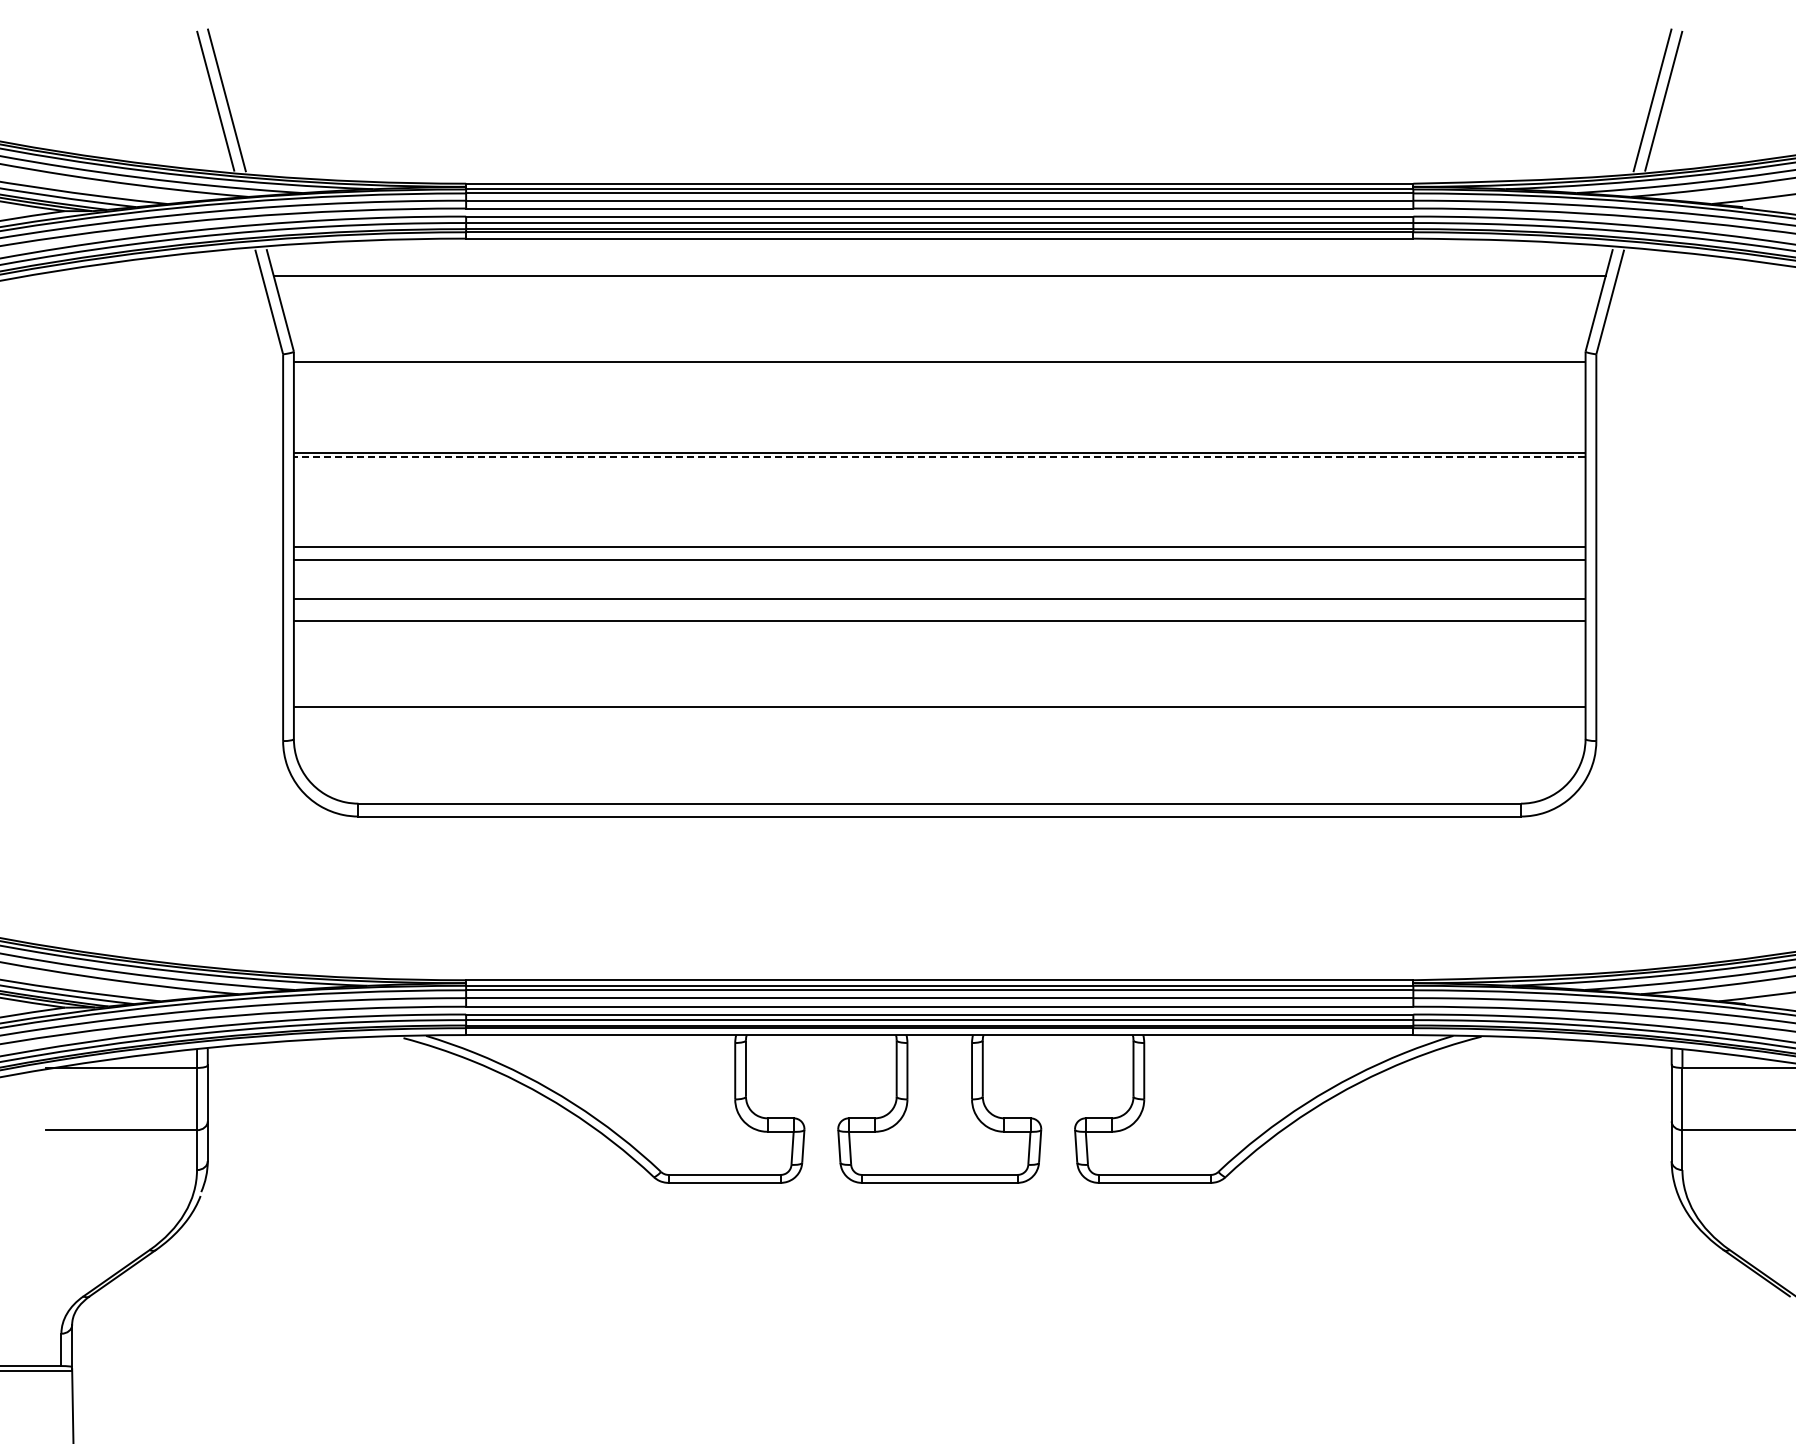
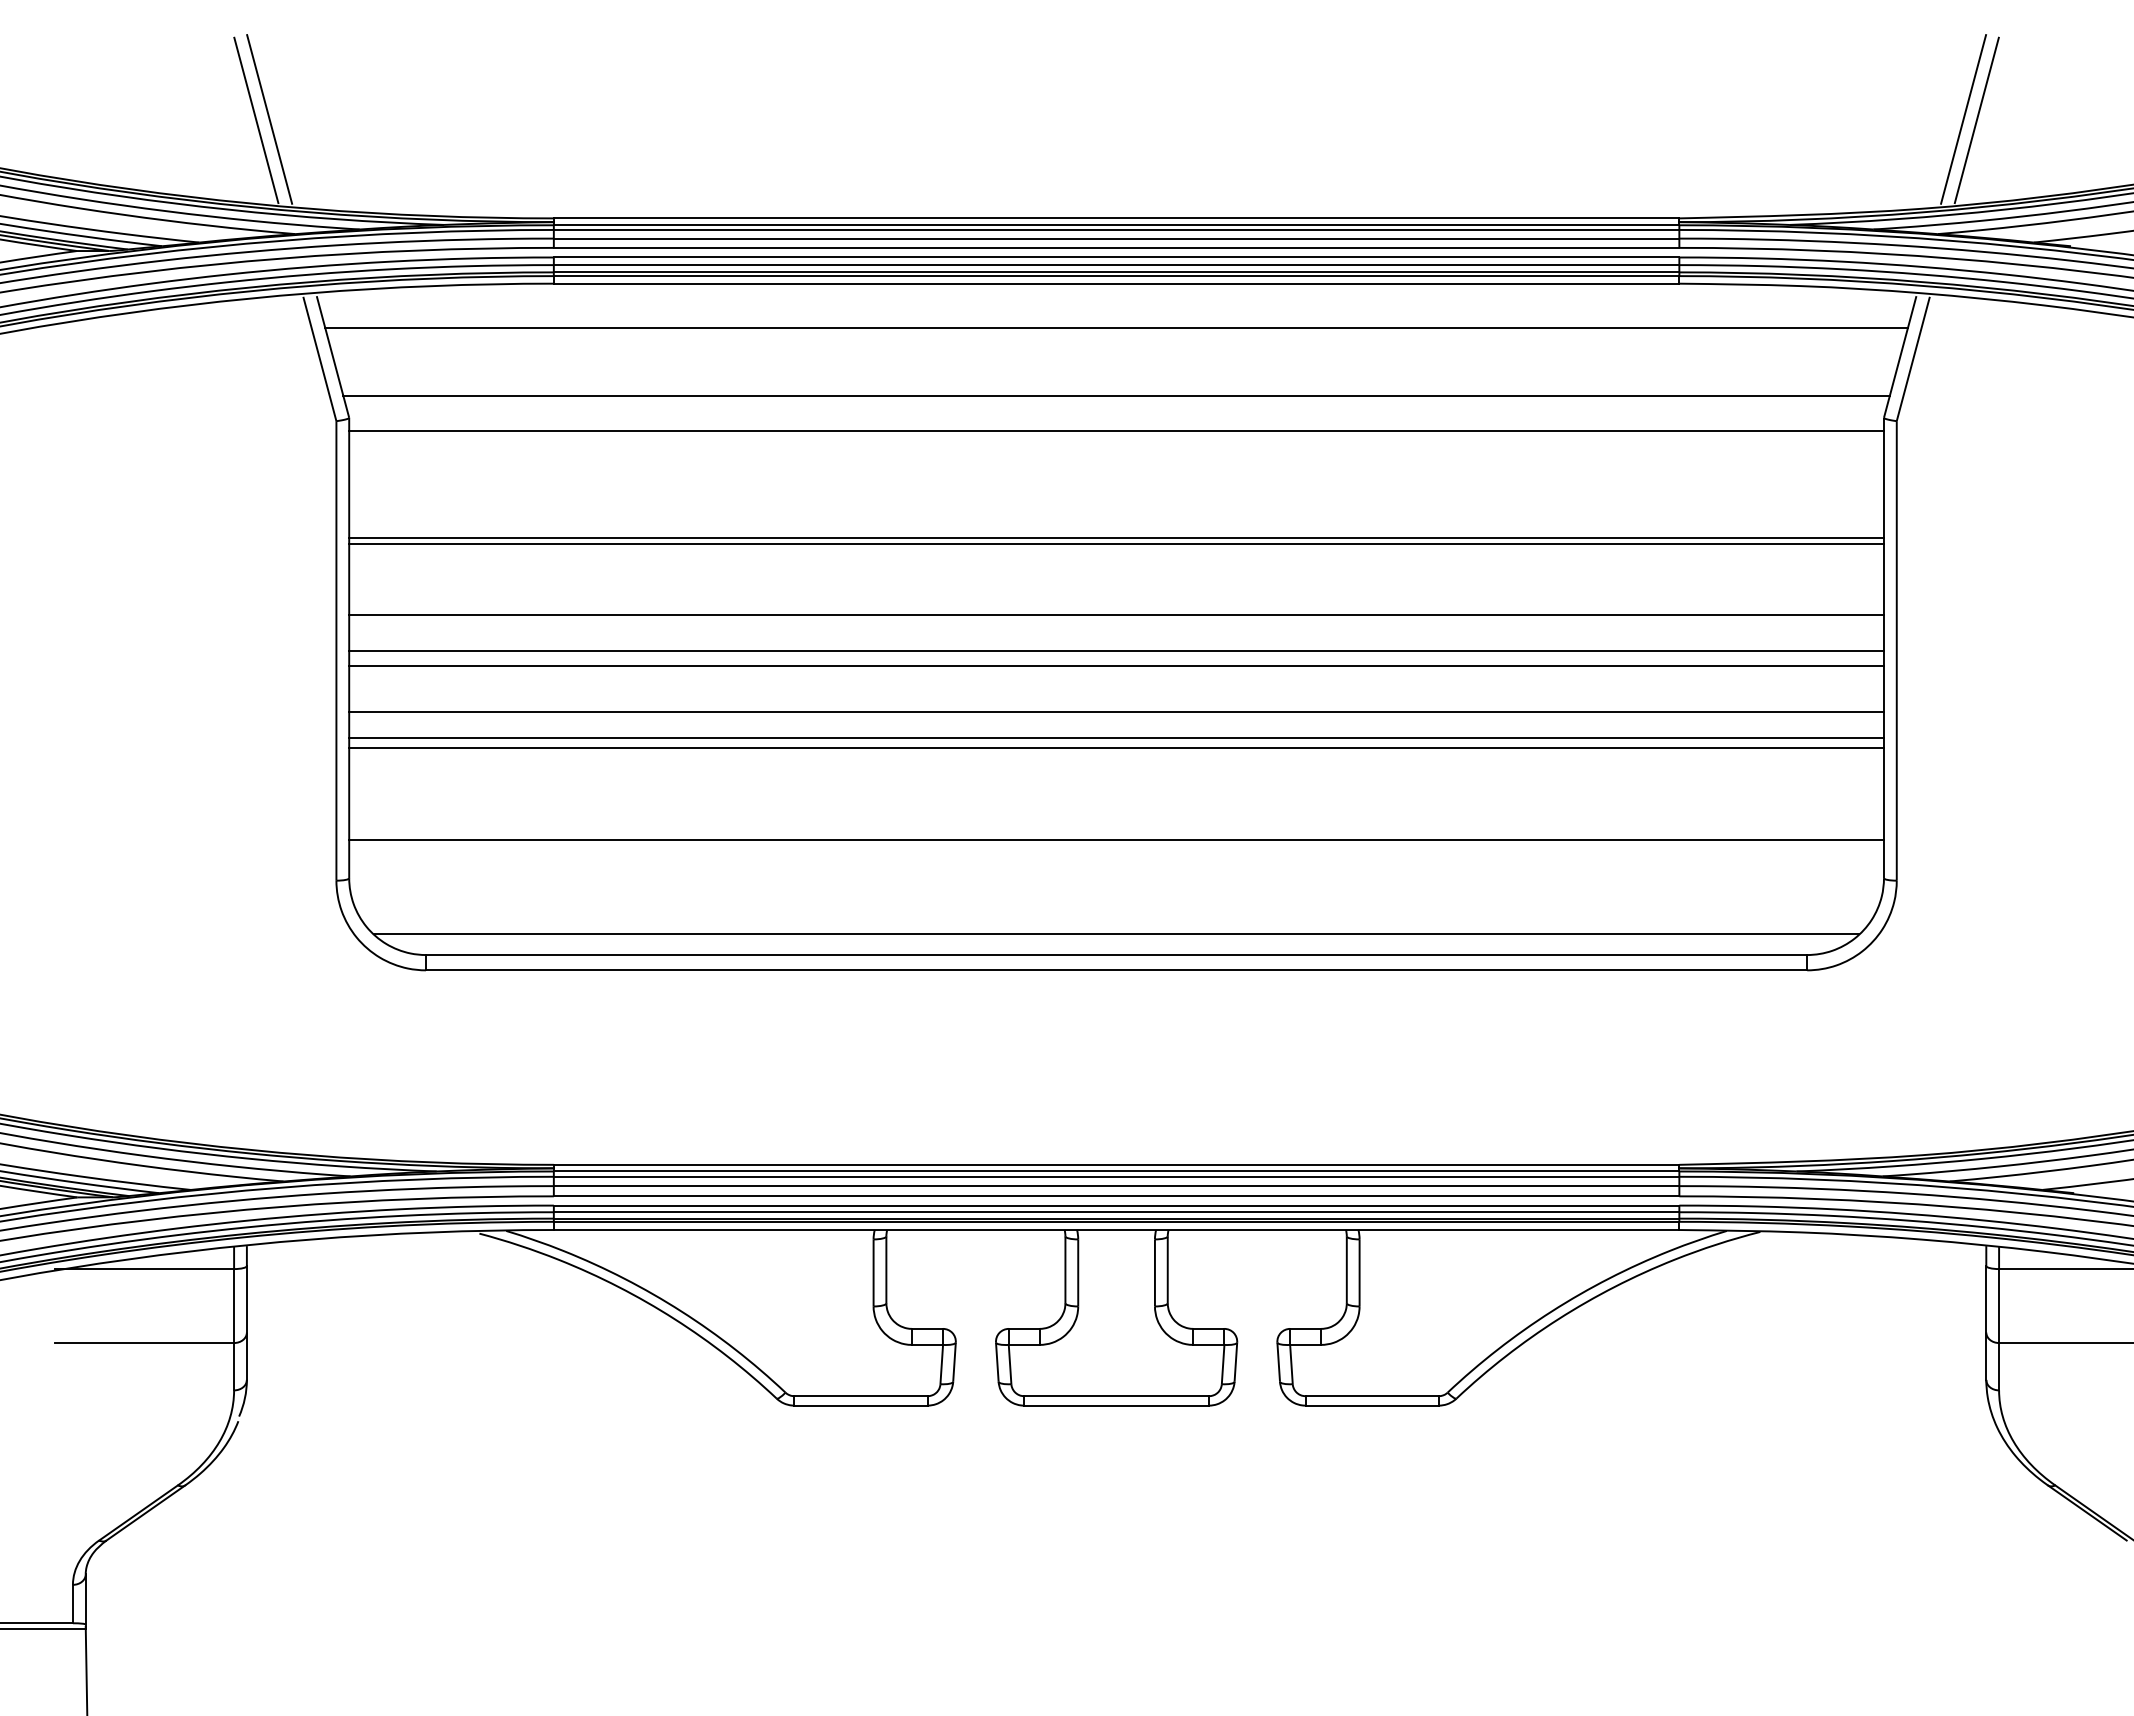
line: (939, 333) -> (1116, 396), added
line: (939, 457) -> (1116, 543), dashed -> solid
line: (939, 517) -> (1116, 615), added
line: (939, 629) -> (1116, 748), added
line: (939, 785) -> (1116, 933), added

